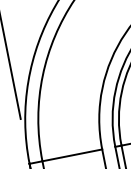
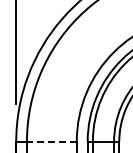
line: (71, 155) -> (51, 141), solid -> dashed

